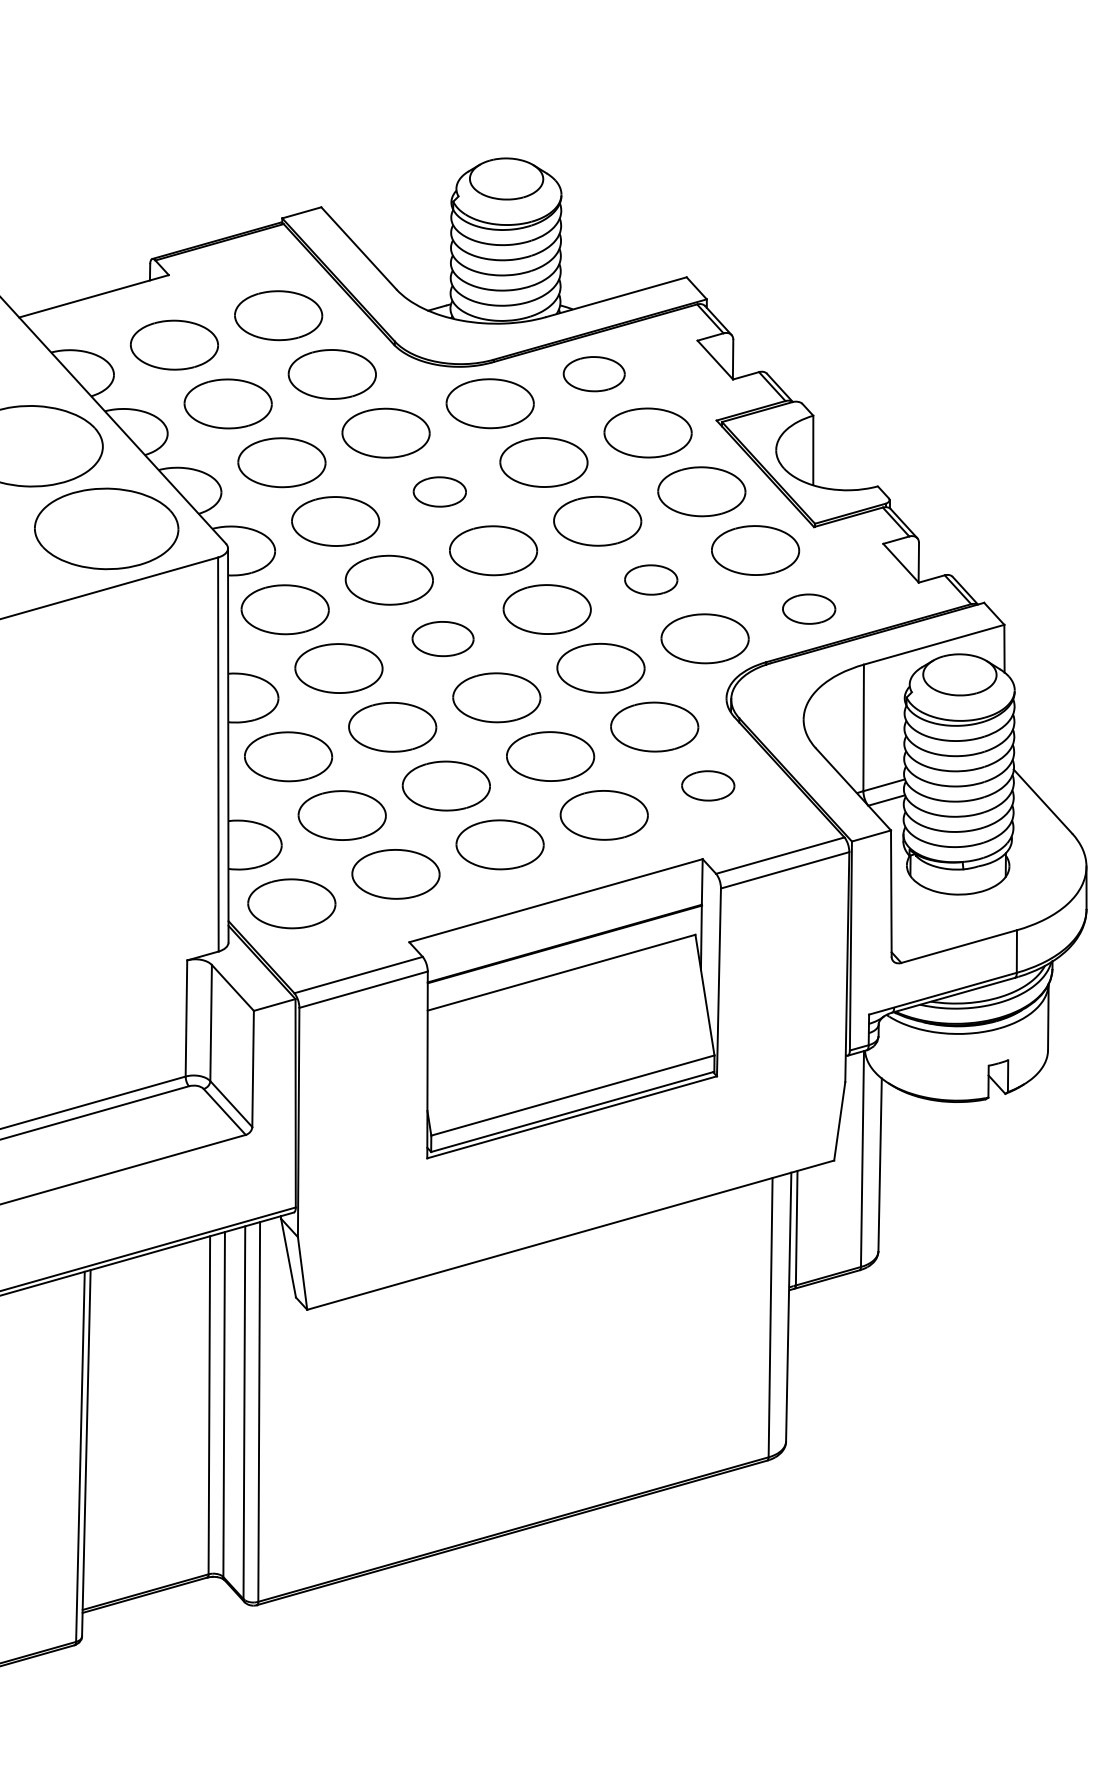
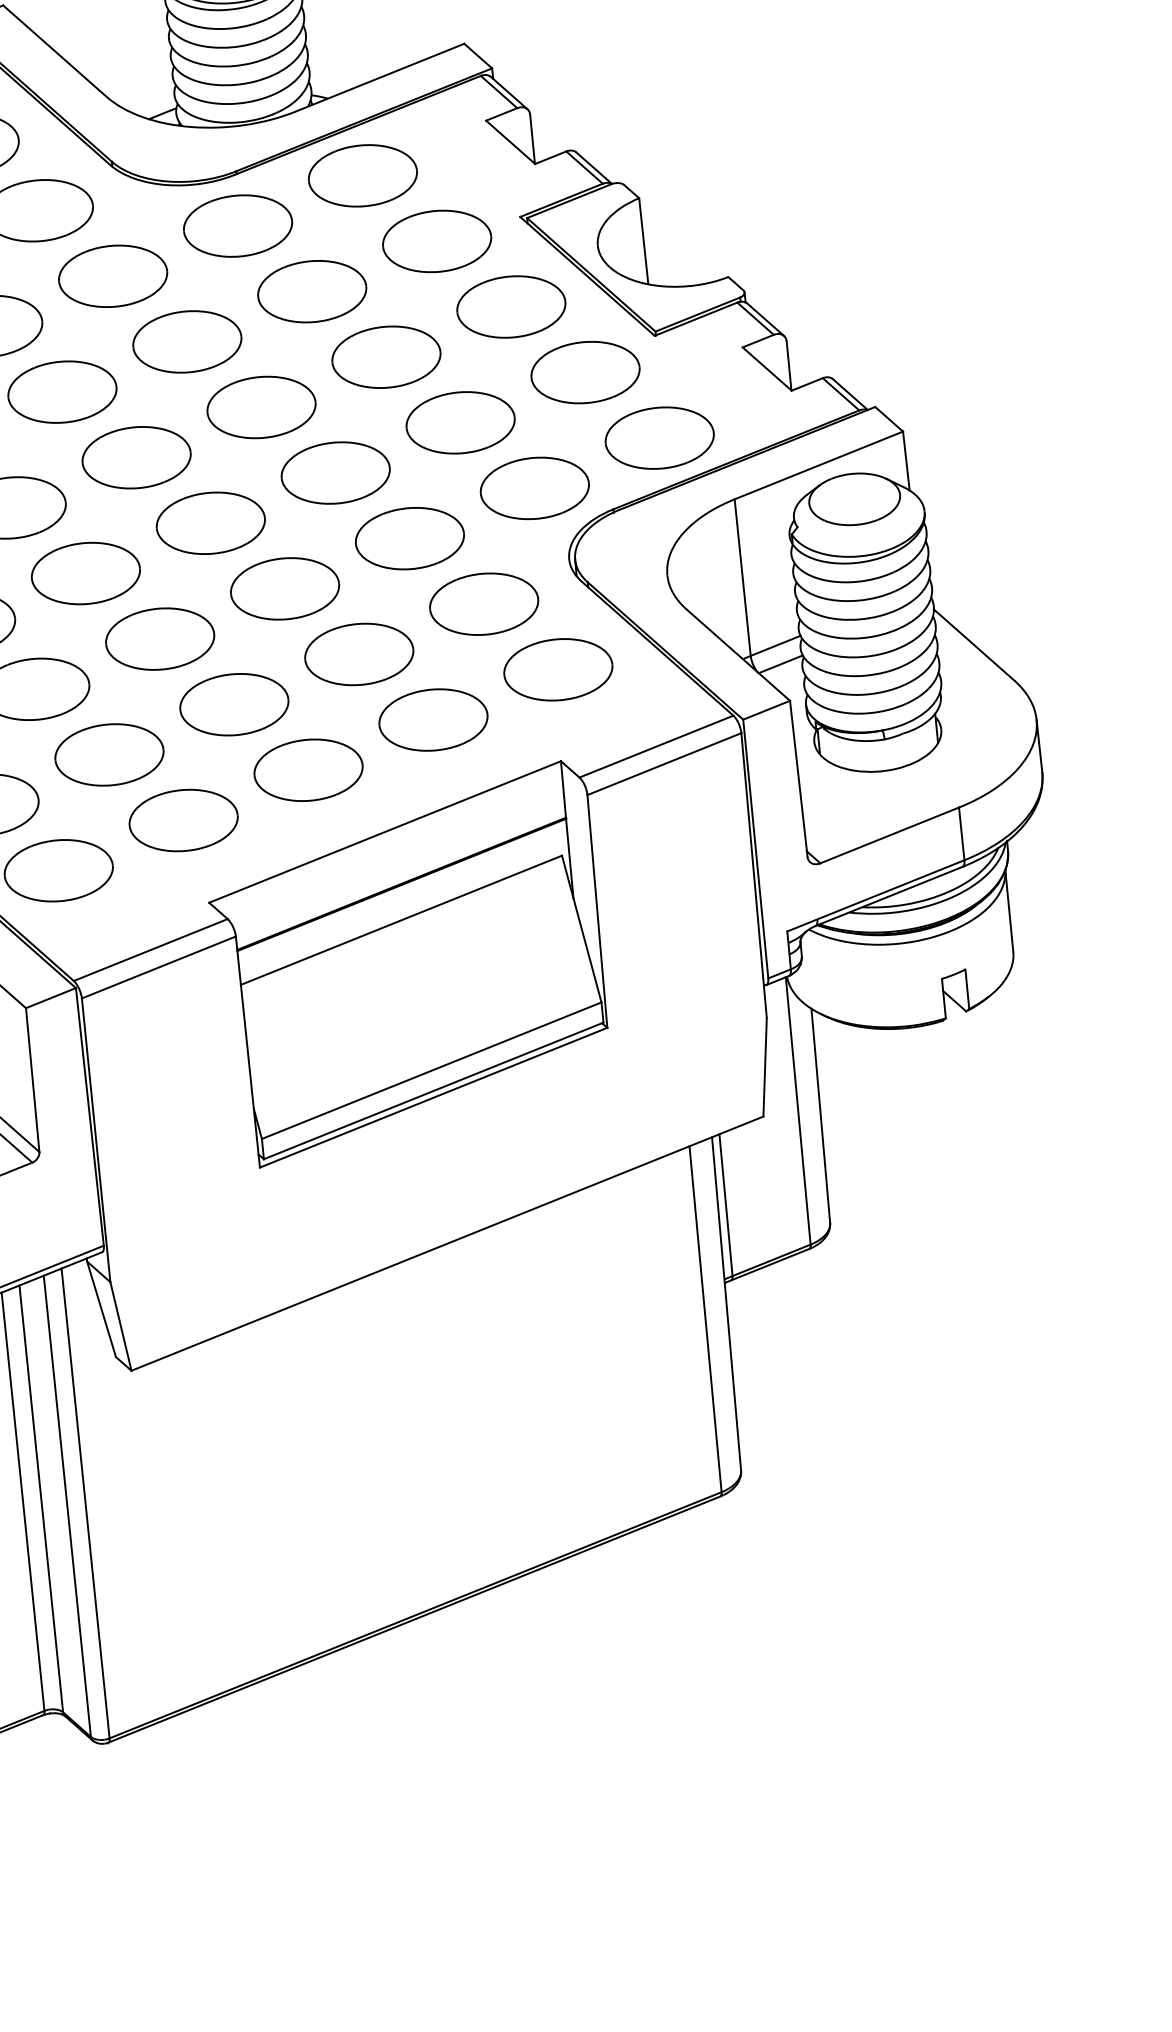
part: (593, 373) -> (361, 175), size x1.43
part: (439, 491) -> (186, 341), size x1.67
part: (650, 579) -> (459, 422), size x1.67
part: (808, 608) -> (658, 437), size x1.67
part: (442, 638) -> (210, 522), size x1.43
part: (707, 785) -> (557, 669), size x1.67

